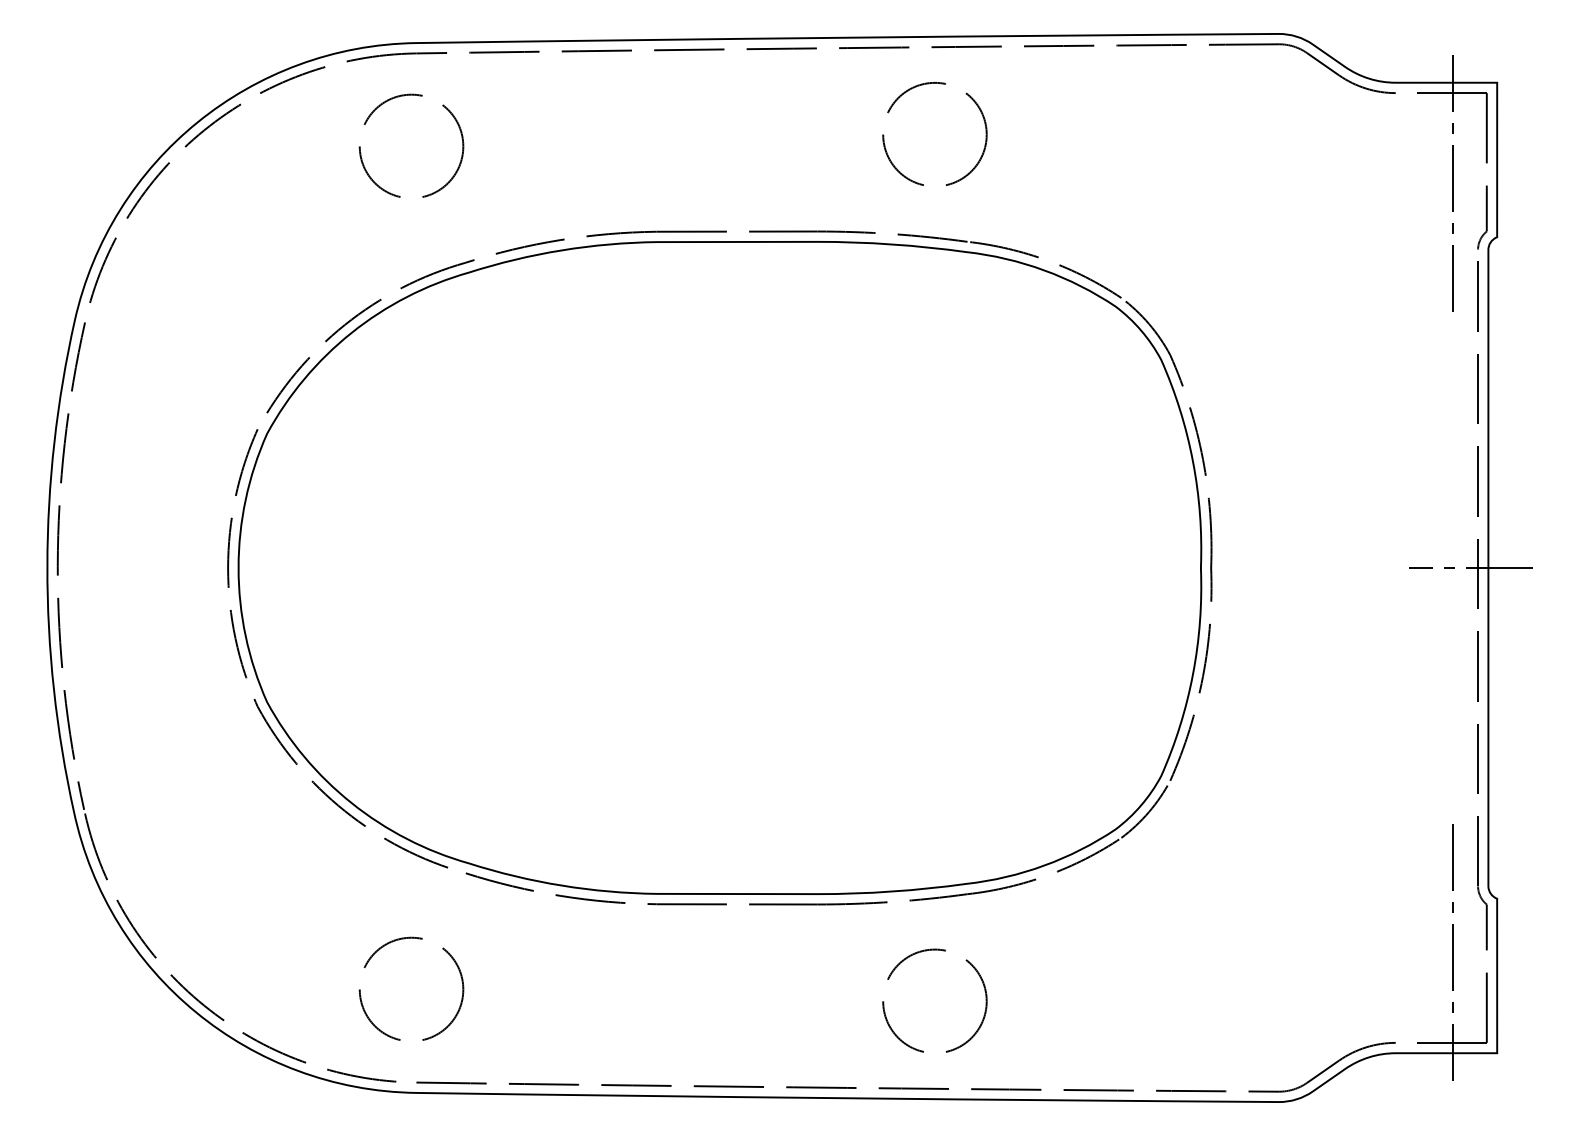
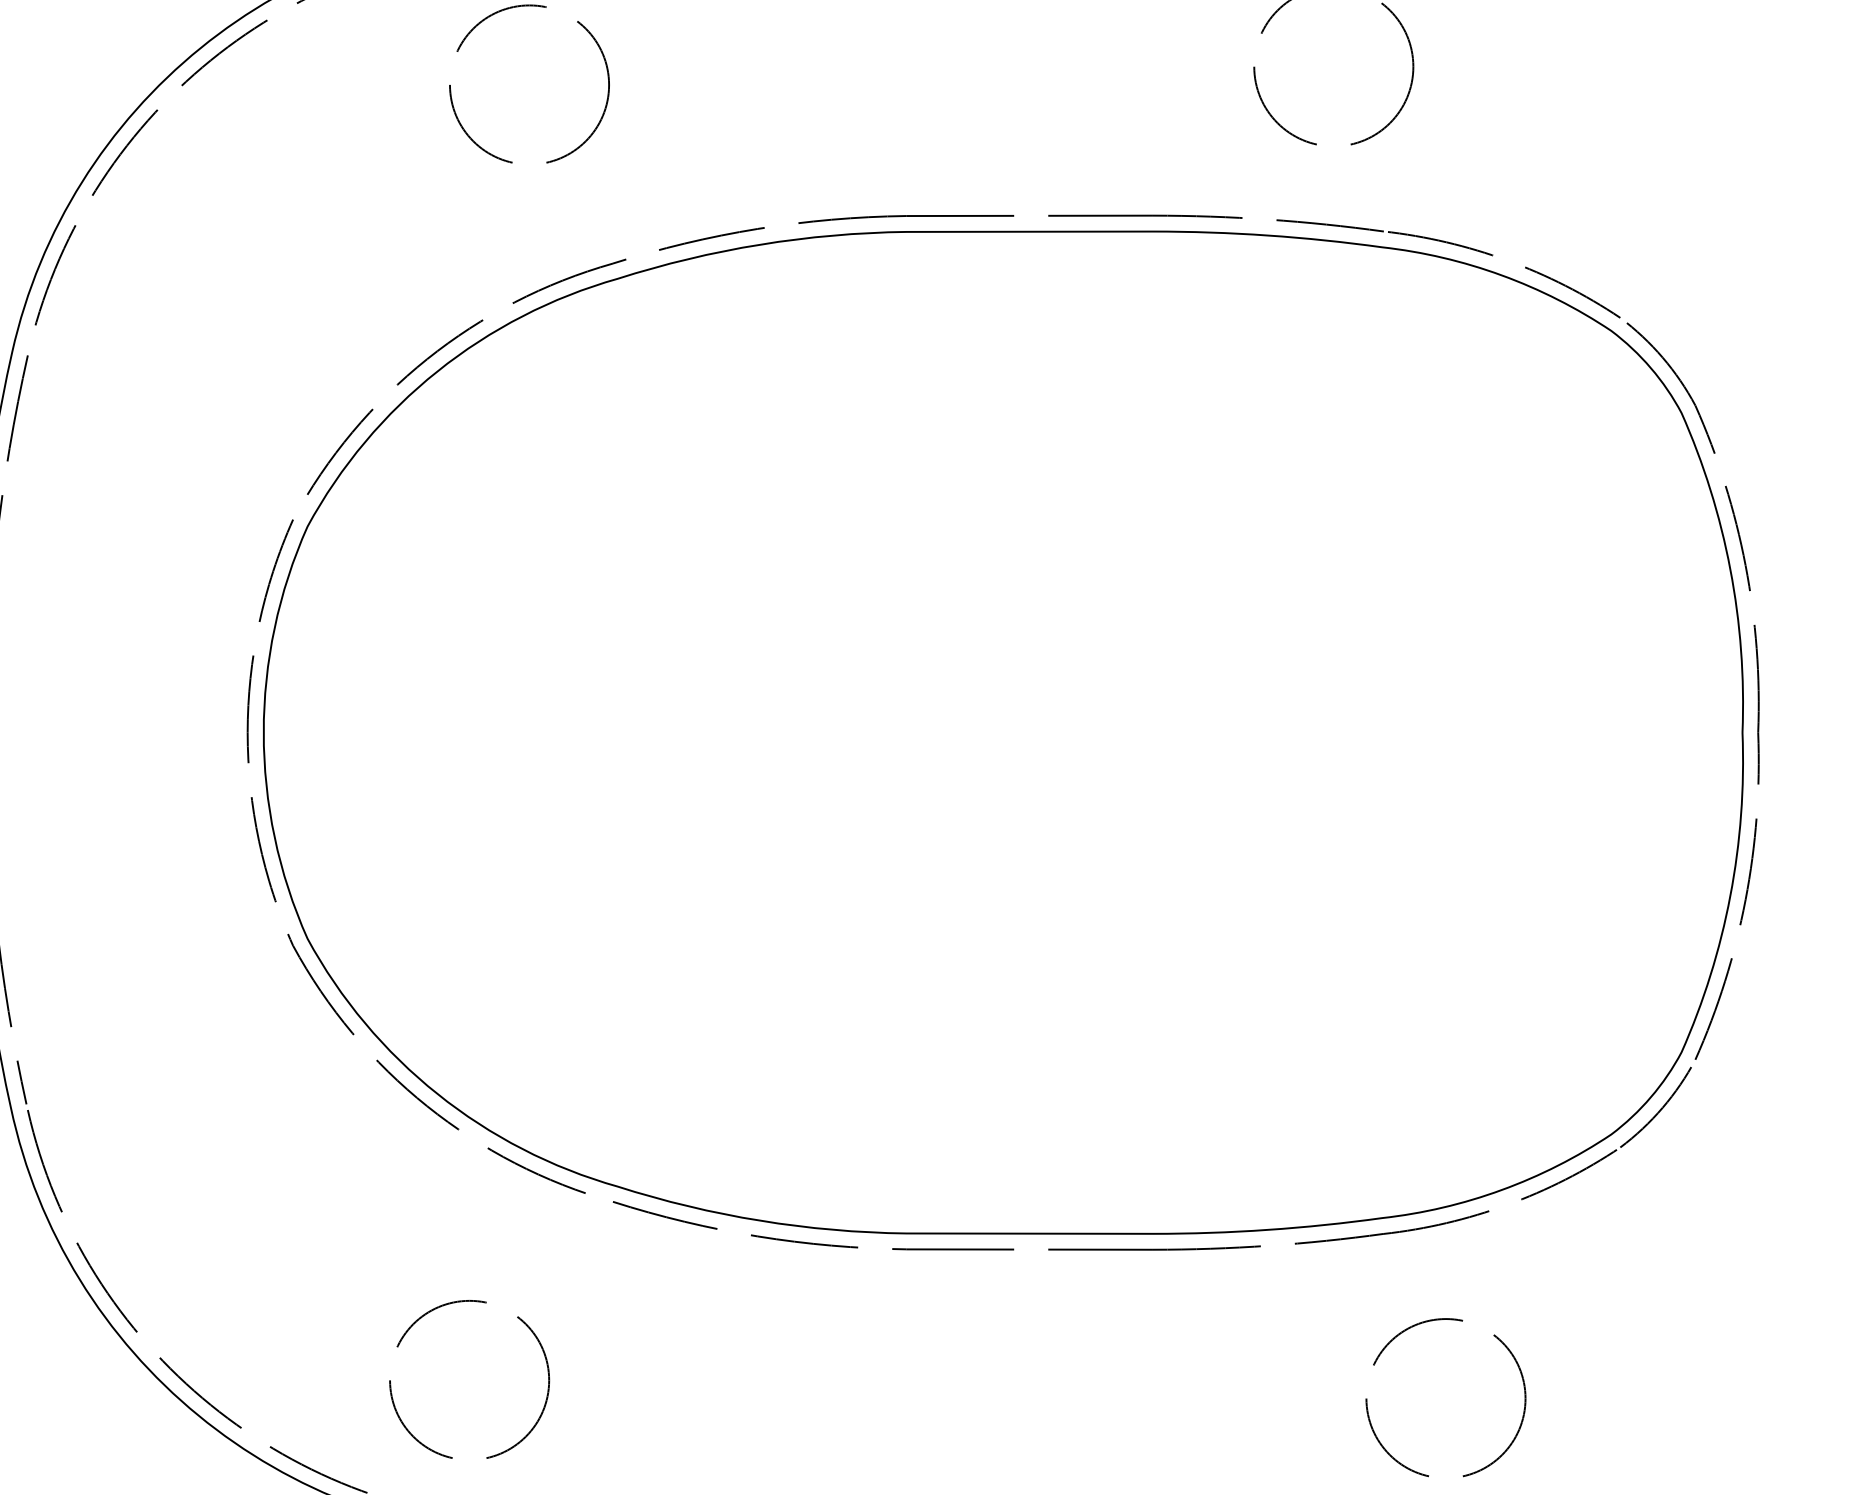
circle: (411, 988) -> (469, 1378), moved
circle: (934, 1000) -> (1445, 1397), moved

